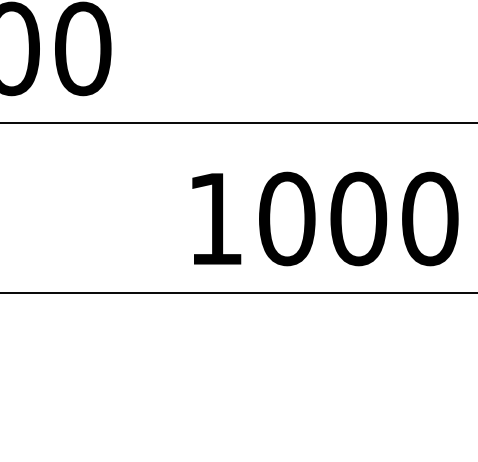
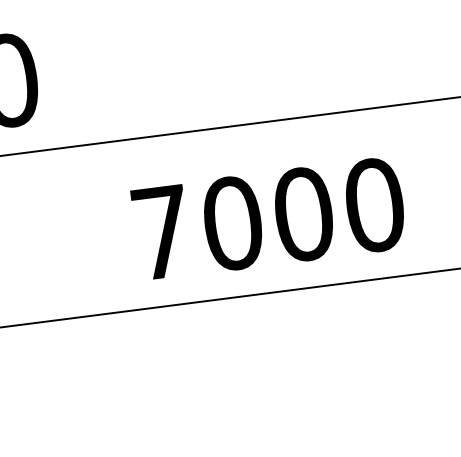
text: (215, 218) -> (161, 232), 1000 -> 7000

